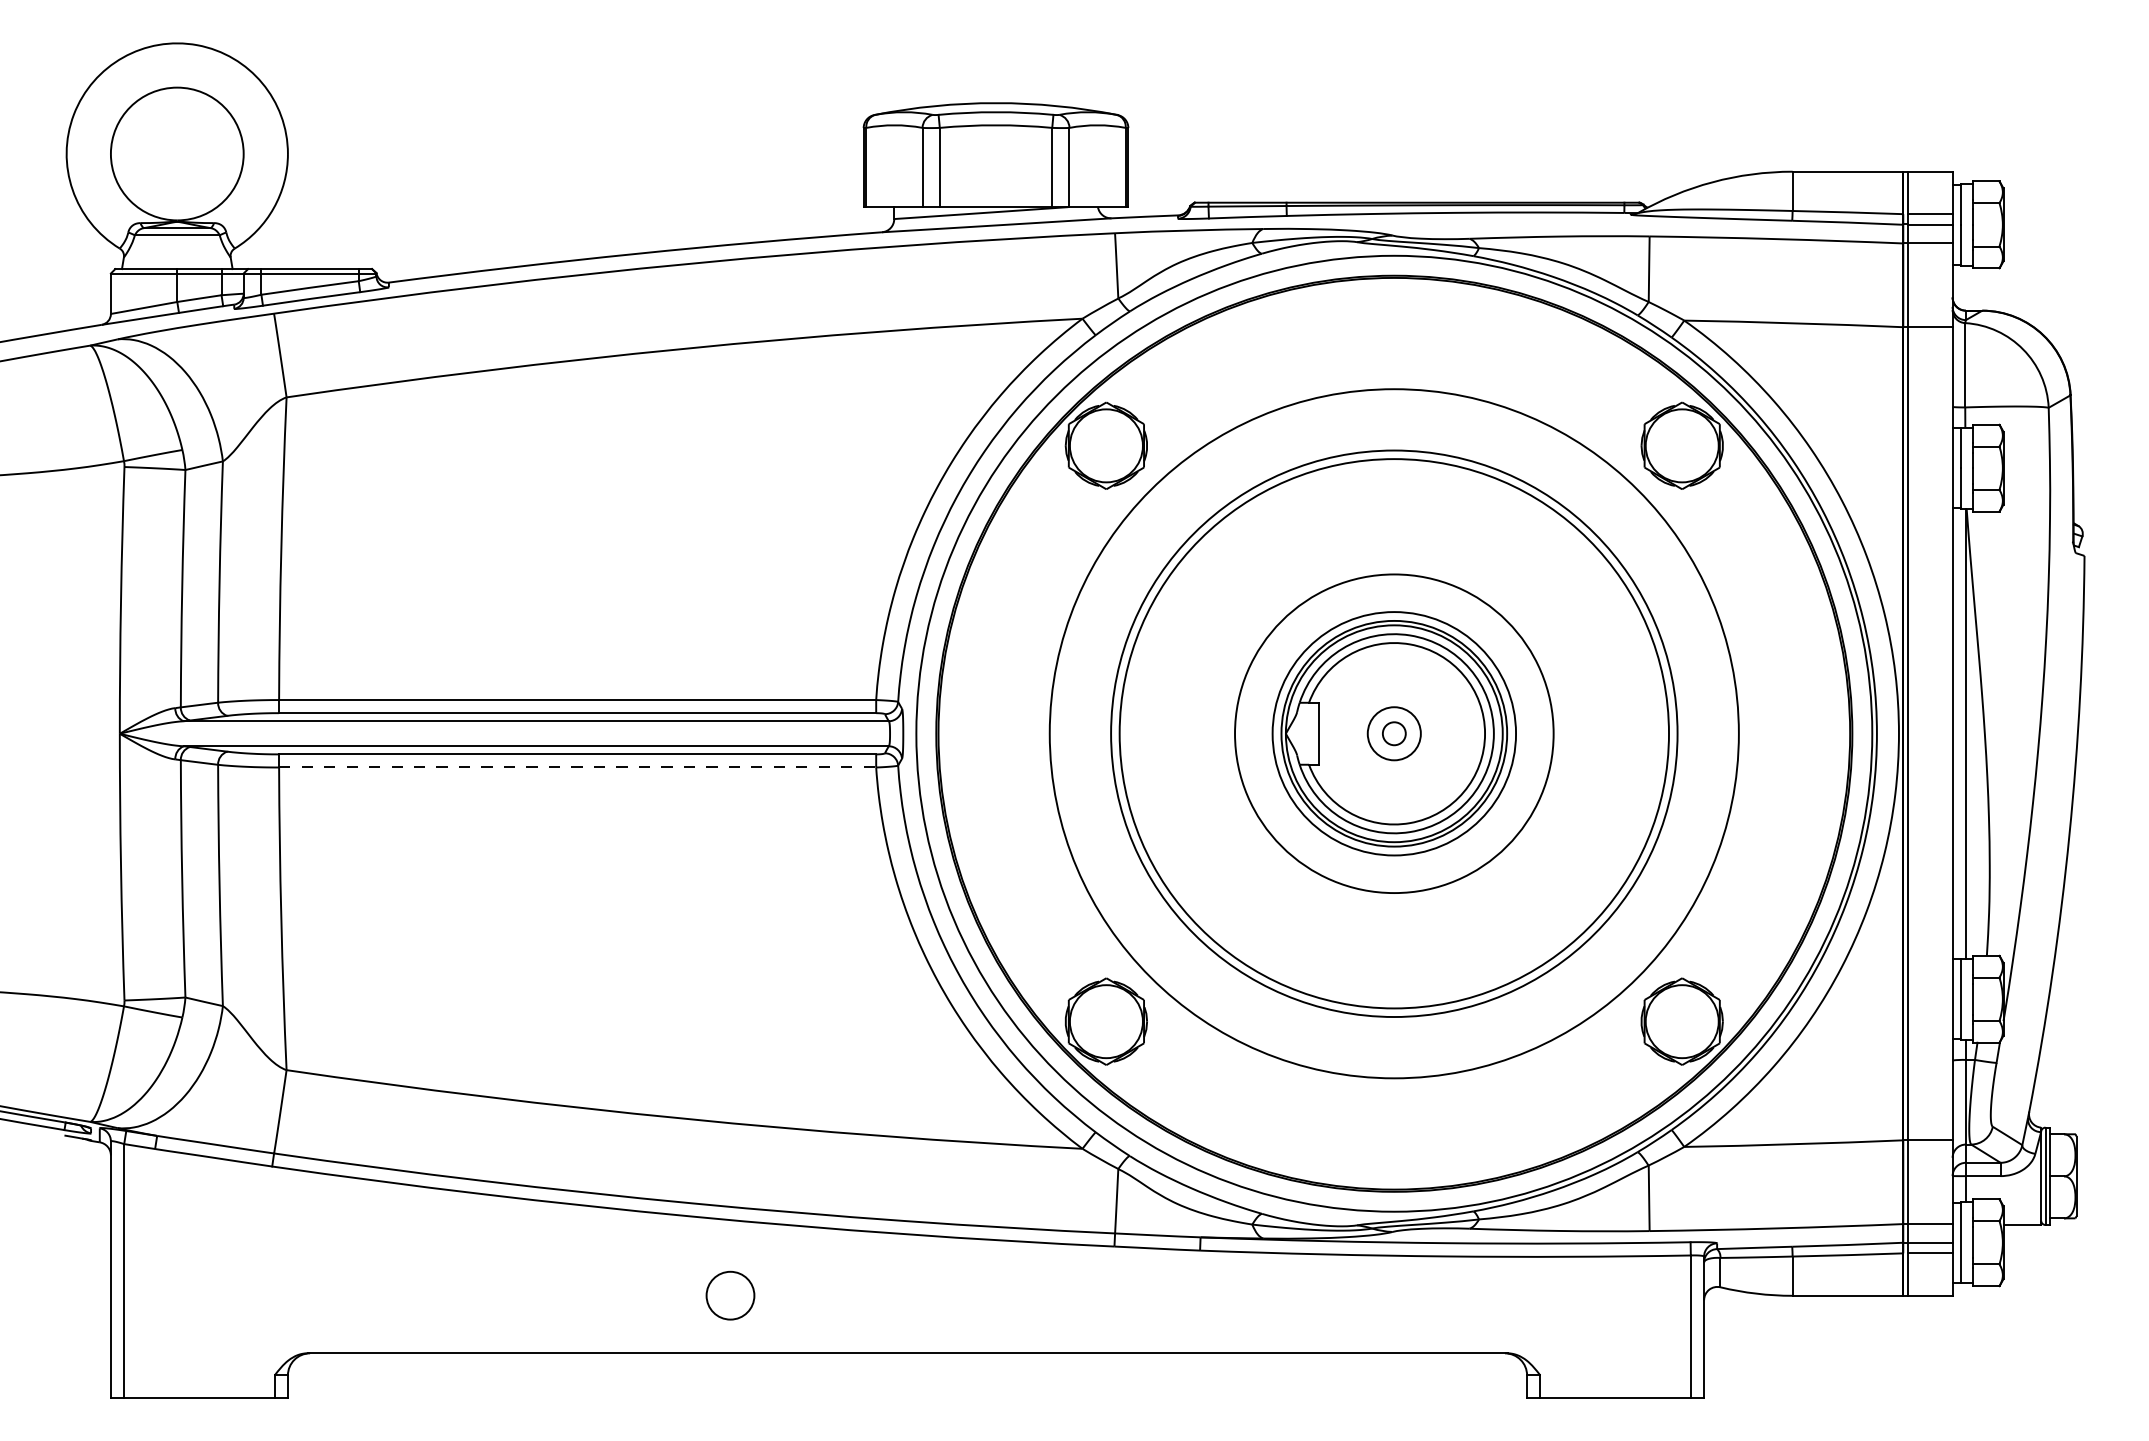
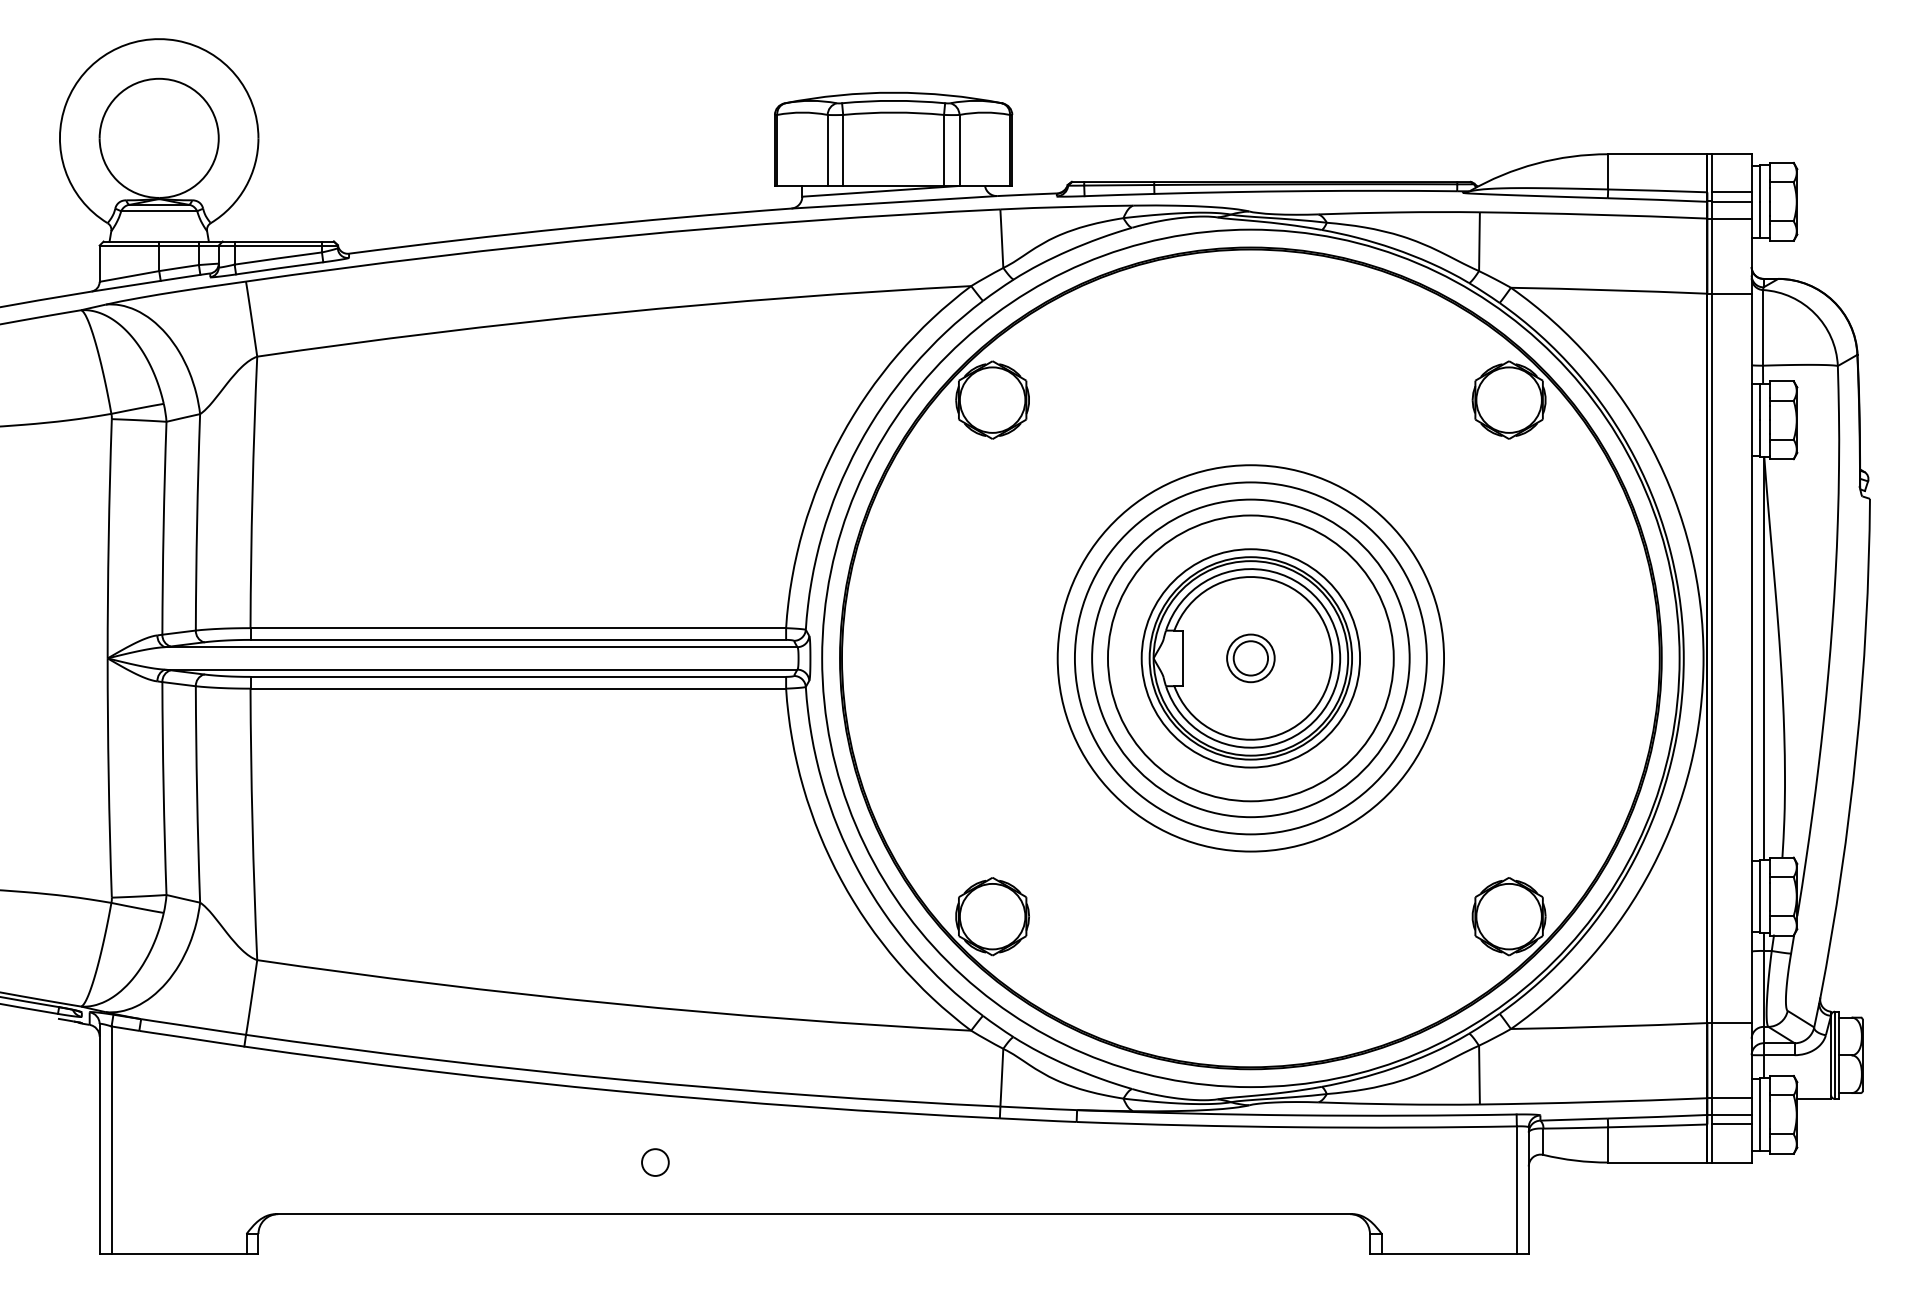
circle: (1393, 733) -> (1250, 658), size x0.62
circle: (1394, 733) -> (1251, 658), size x0.62
circle: (1394, 733) -> (1251, 658), size x0.71
circle: (1394, 733) -> (1251, 658), size x1.67
line: (577, 767) -> (518, 688), dashed -> solid
circle: (730, 1295) -> (655, 1162), size x0.62

